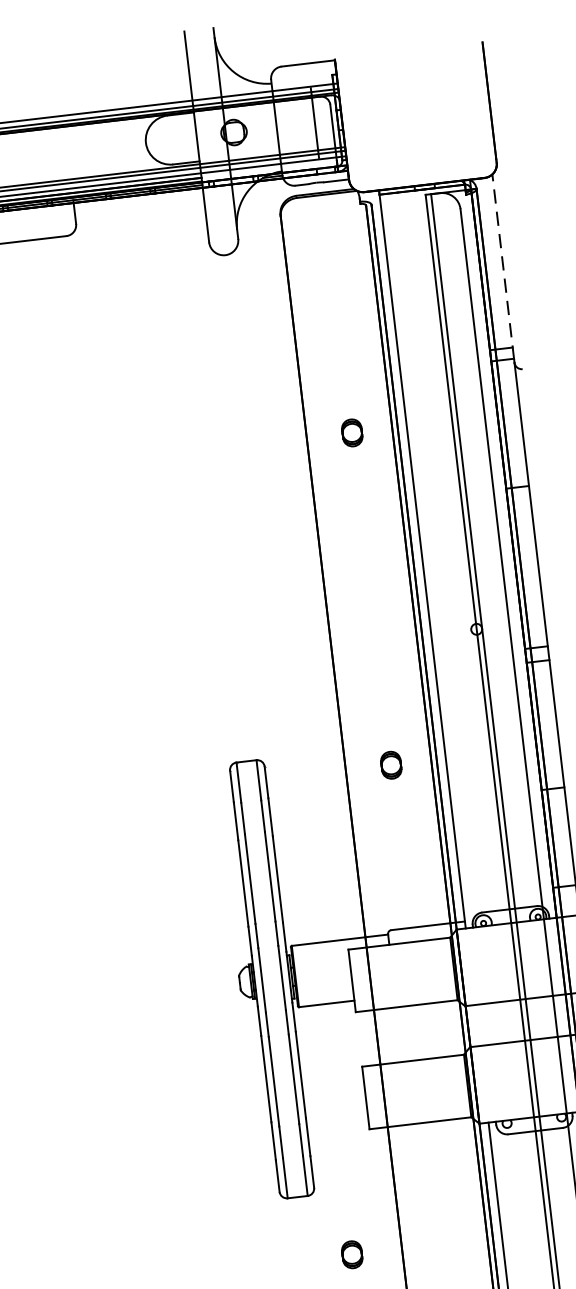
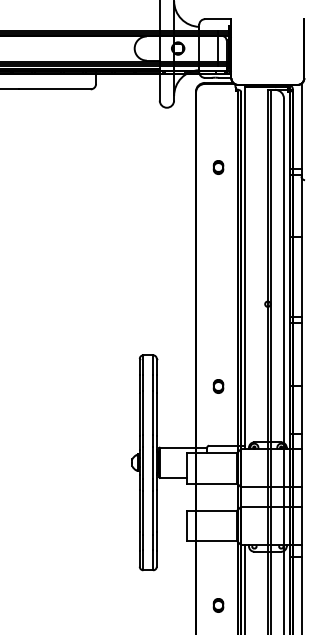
line: (503, 267) -> (301, 129), dashed -> solid
part: (352, 432) -> (218, 167), moved
part: (391, 765) -> (218, 386), moved
part: (352, 1254) -> (218, 605), moved

